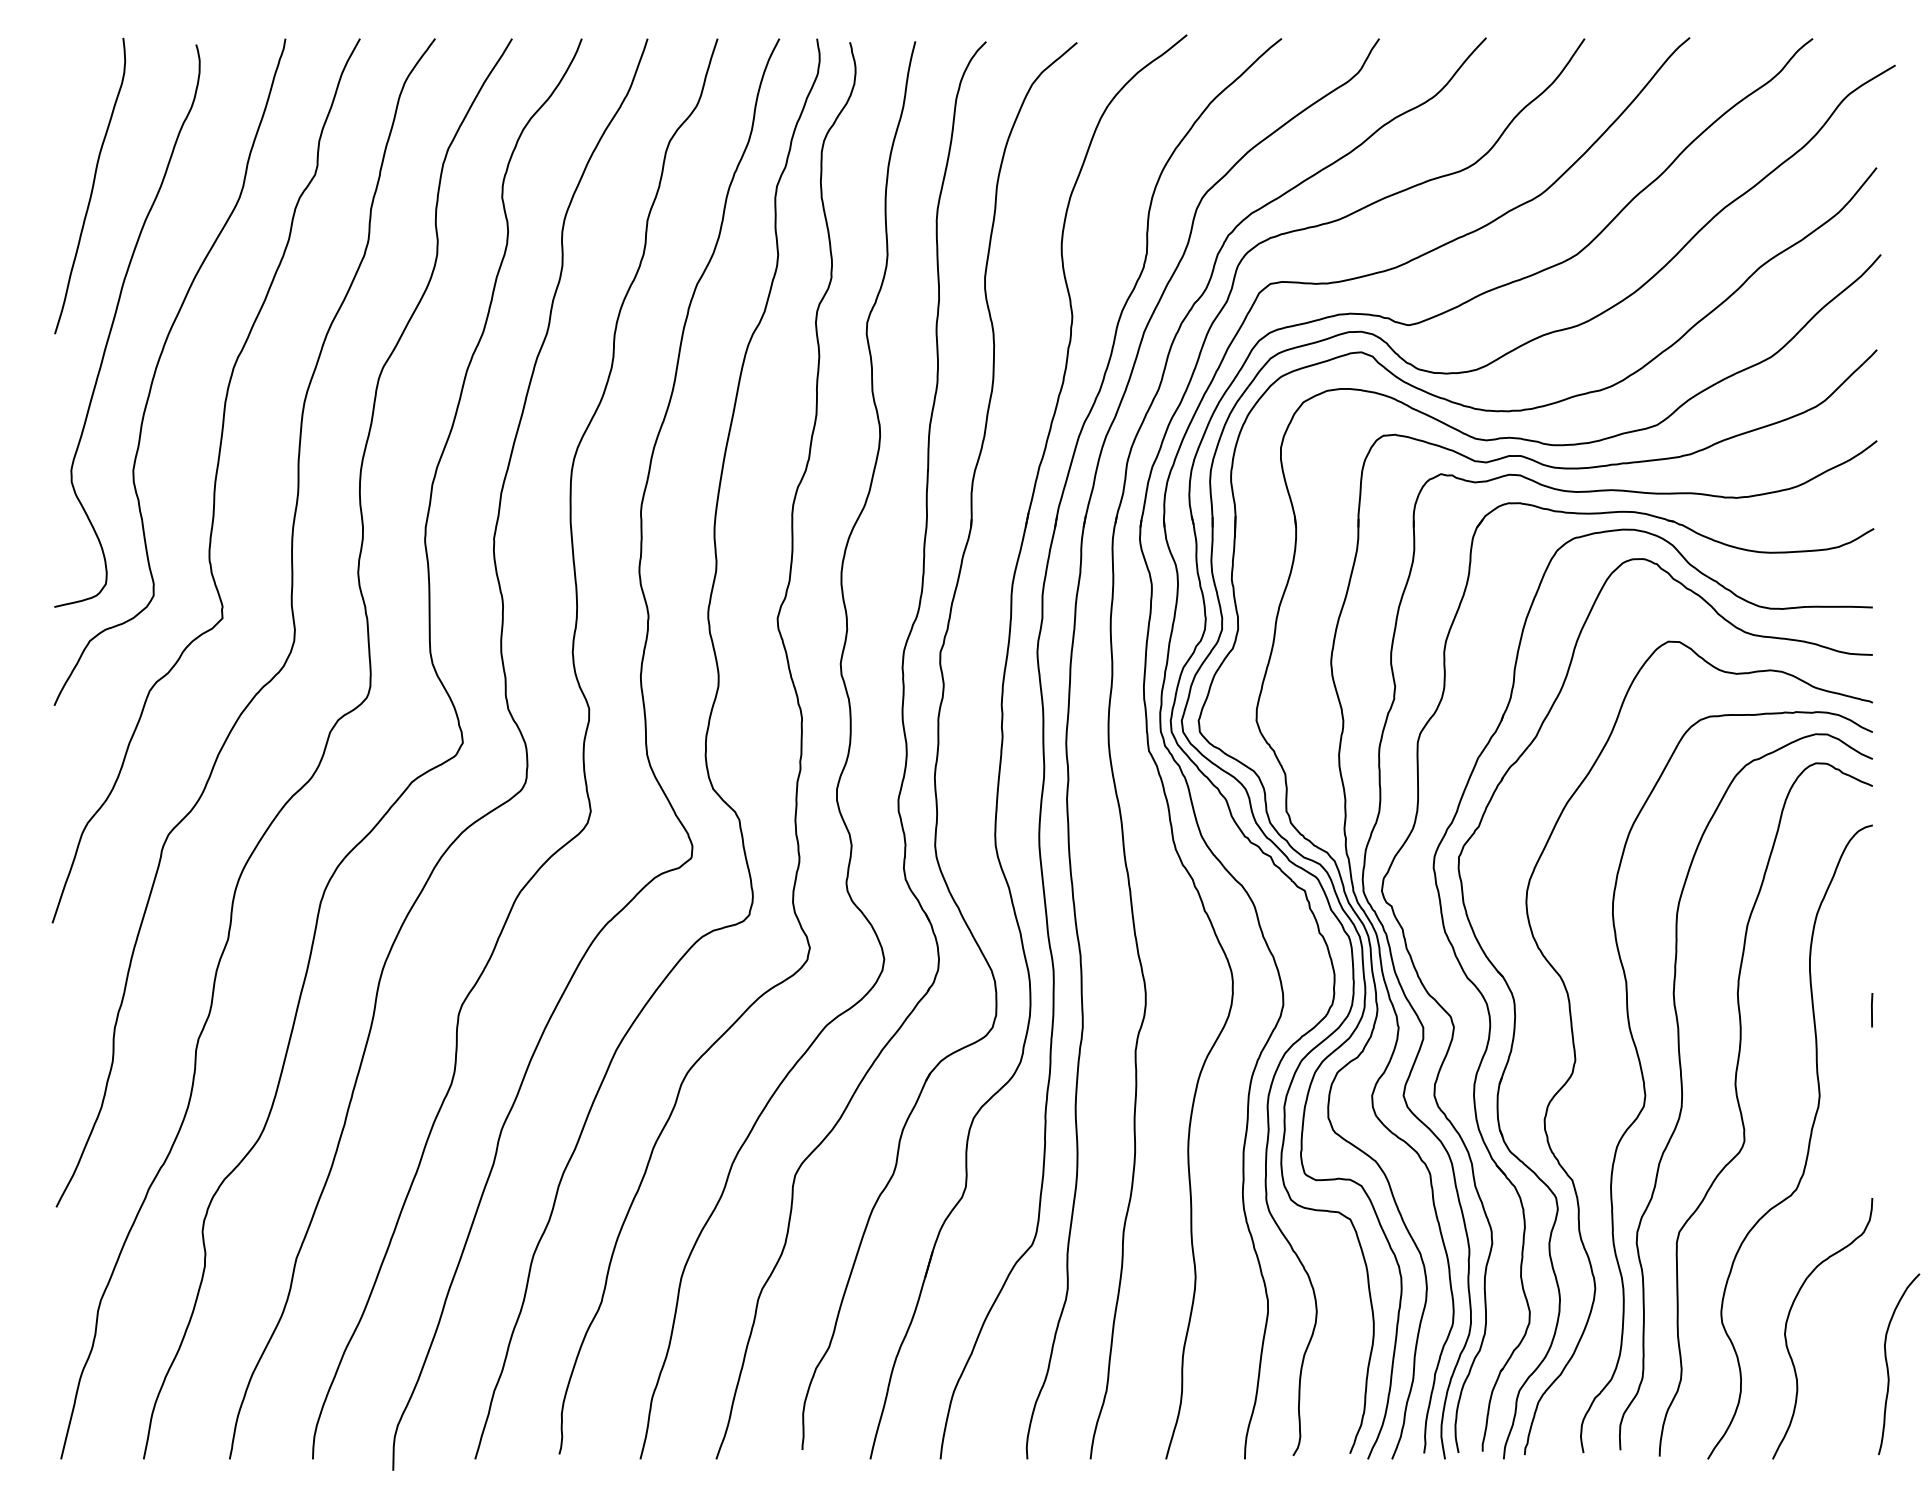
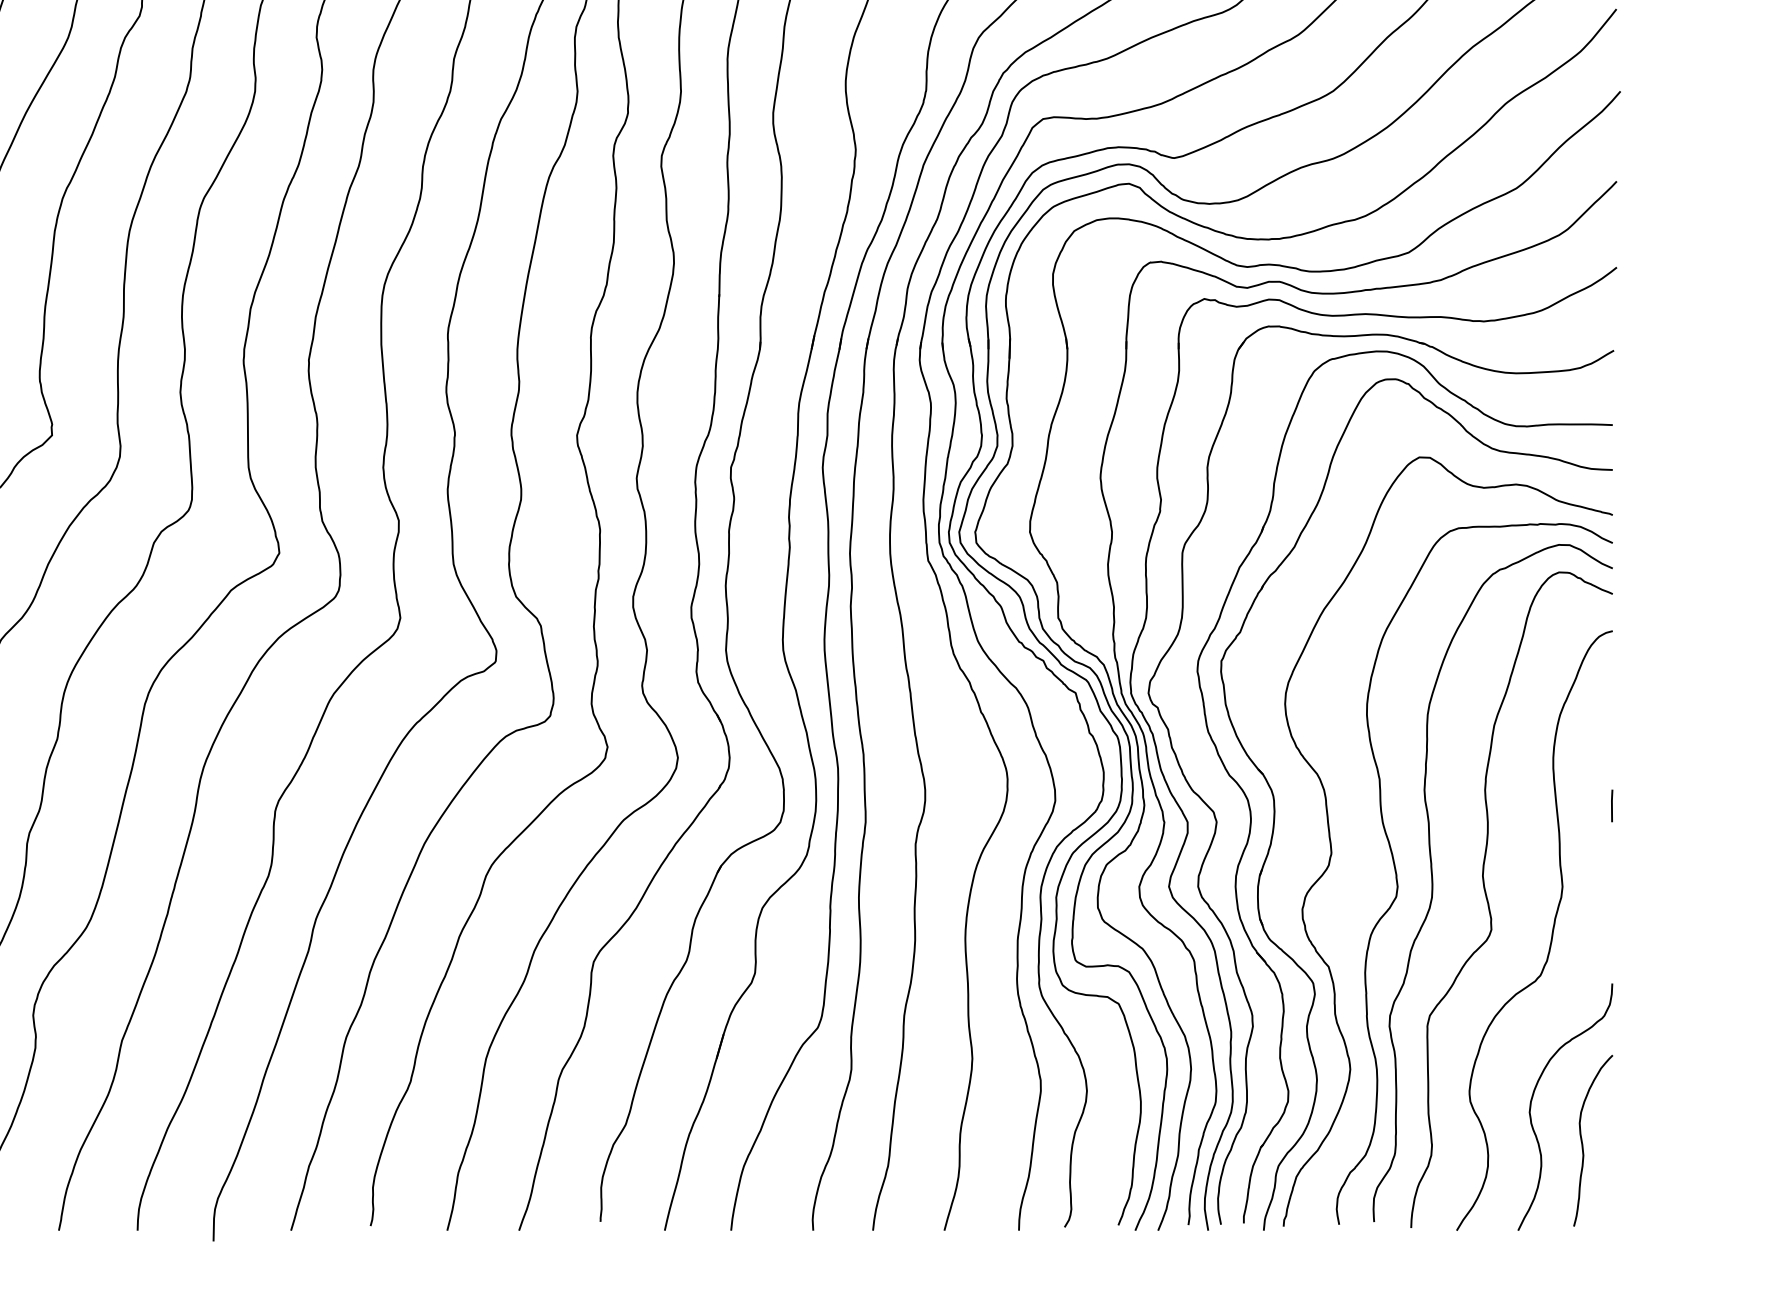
curve: (1888, 1366) -> (1583, 1142), moved

